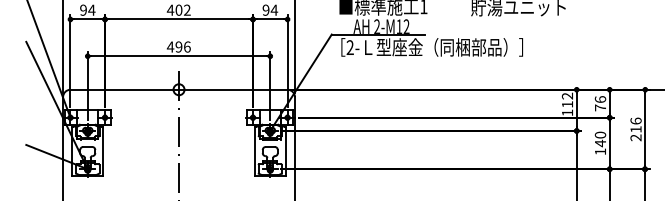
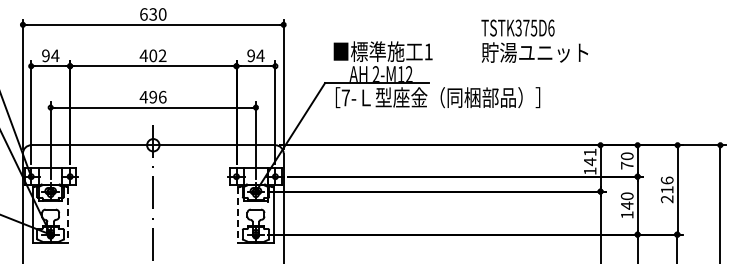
text: (349, 47) -> (345, 97), 2- -> 7-
text: (600, 99) -> (627, 156), 76 -> 70
text: (566, 100) -> (589, 157), 112 -> 141
line: (103, 151) -> (68, 214), solid -> dashed
line: (254, 151) -> (238, 214), solid -> dashed

